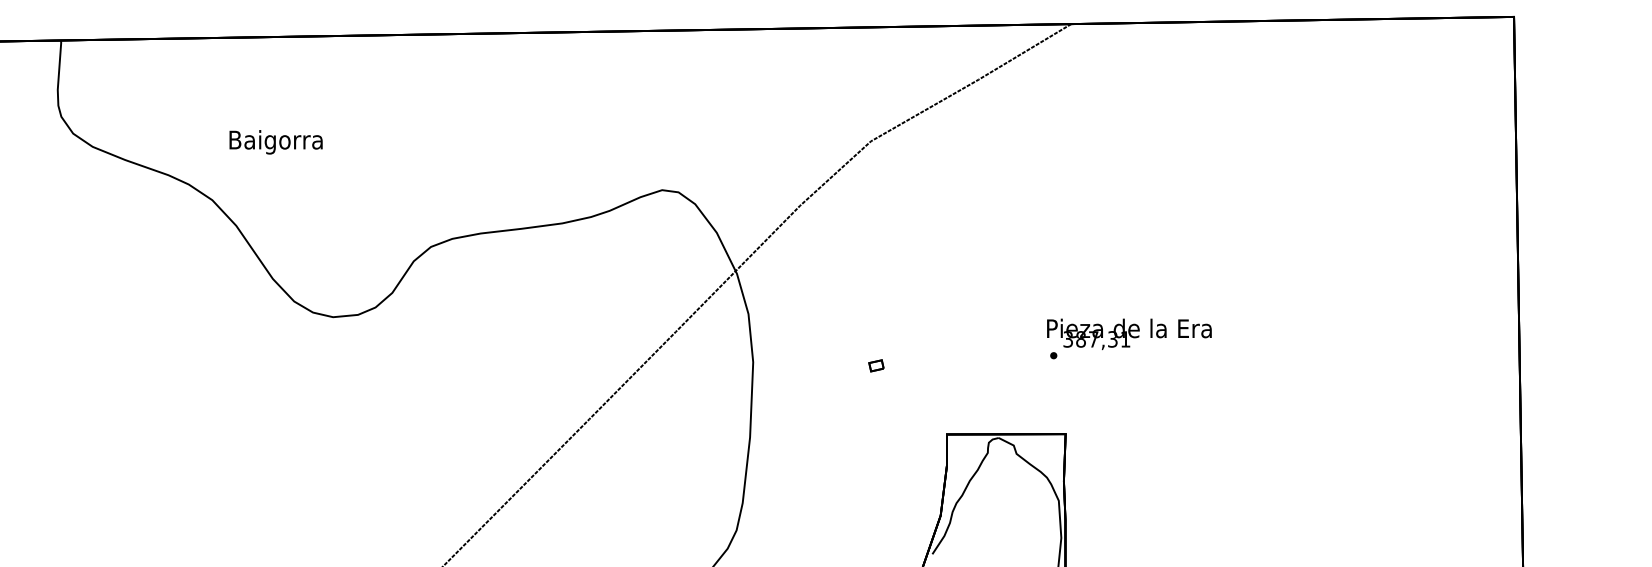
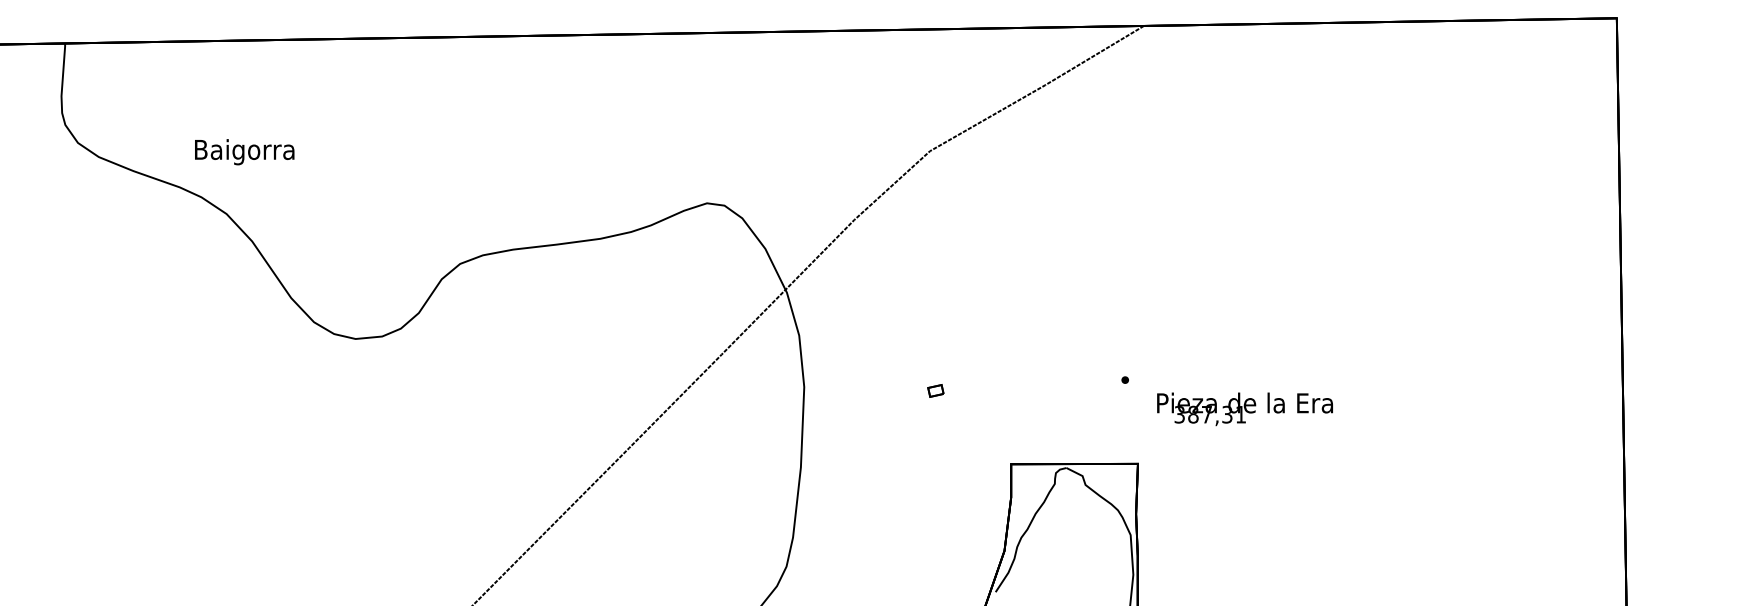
text: (275, 142) -> (244, 152), moved
text: (1128, 334) -> (1244, 409), moved

